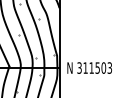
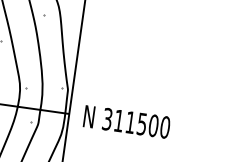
text: (109, 67) -> (164, 126), 311503 -> 311500

